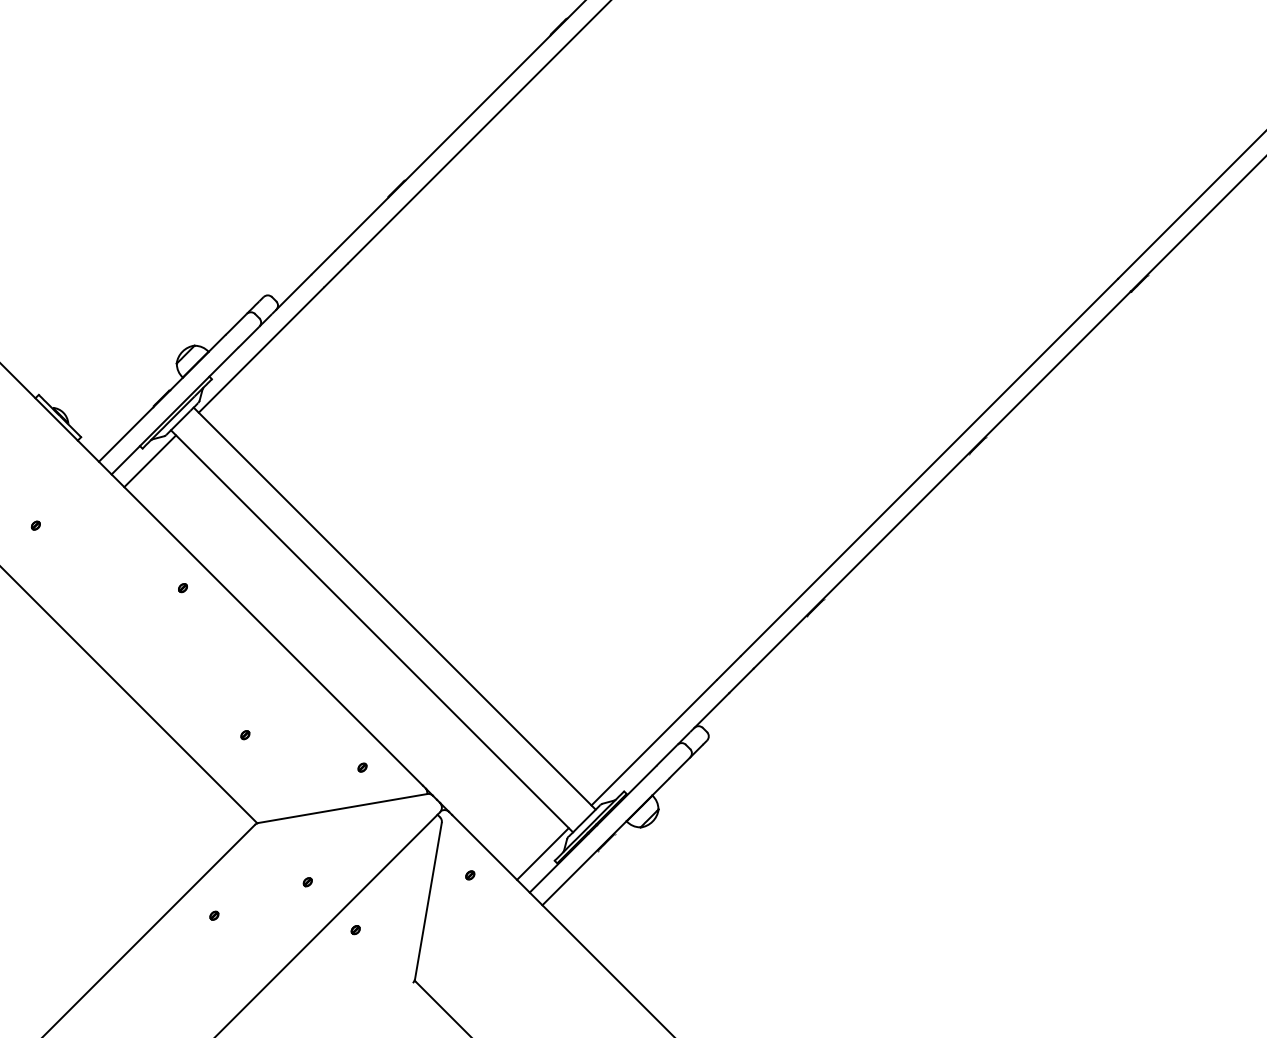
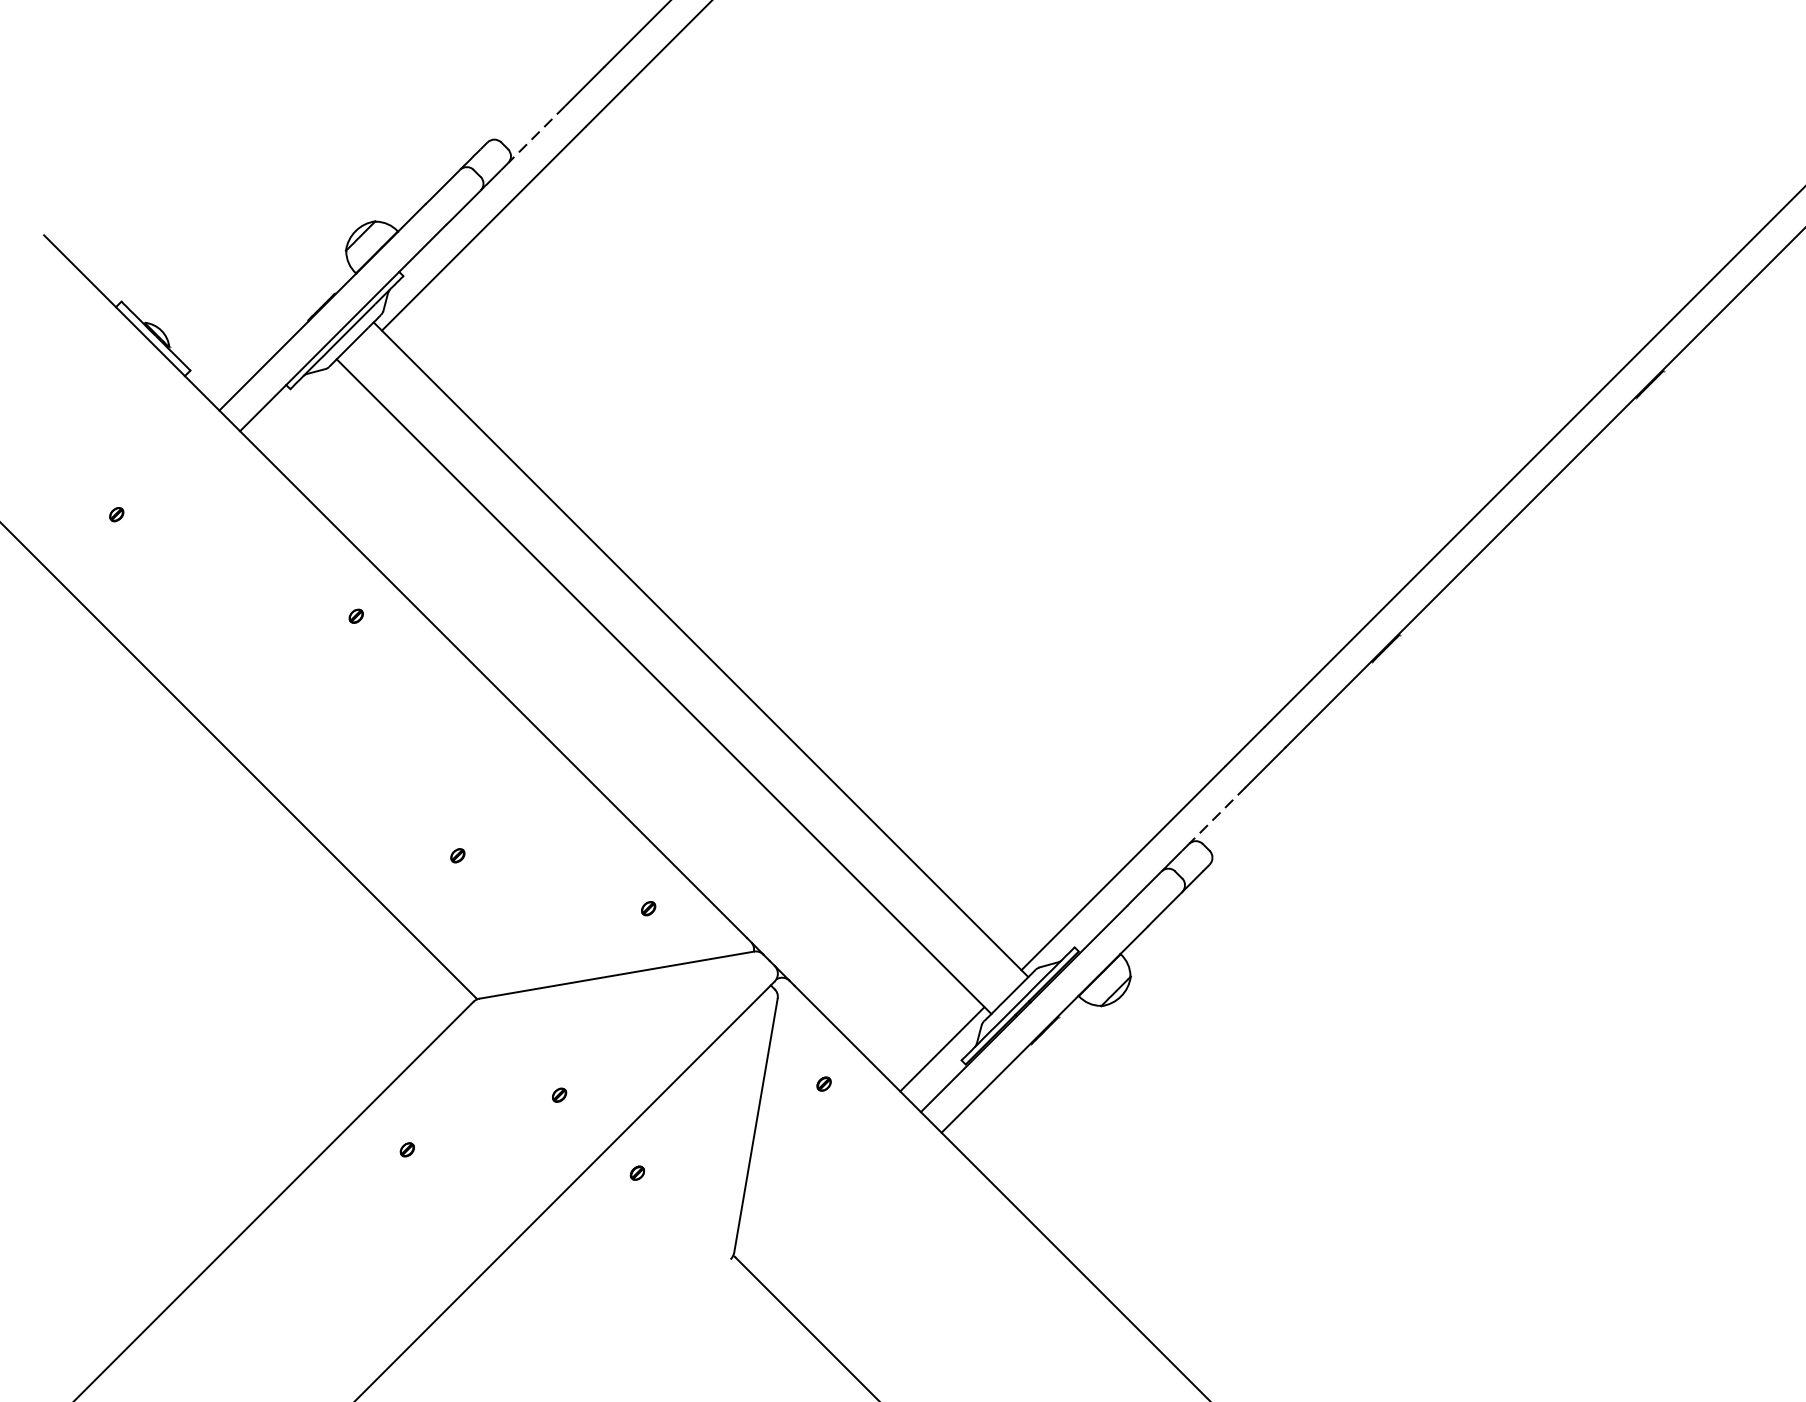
line: (293, 292) -> (536, 134), solid -> dashed
line: (150, 461) -> (303, 410), removed
line: (711, 710) -> (1216, 815), solid -> dashed

